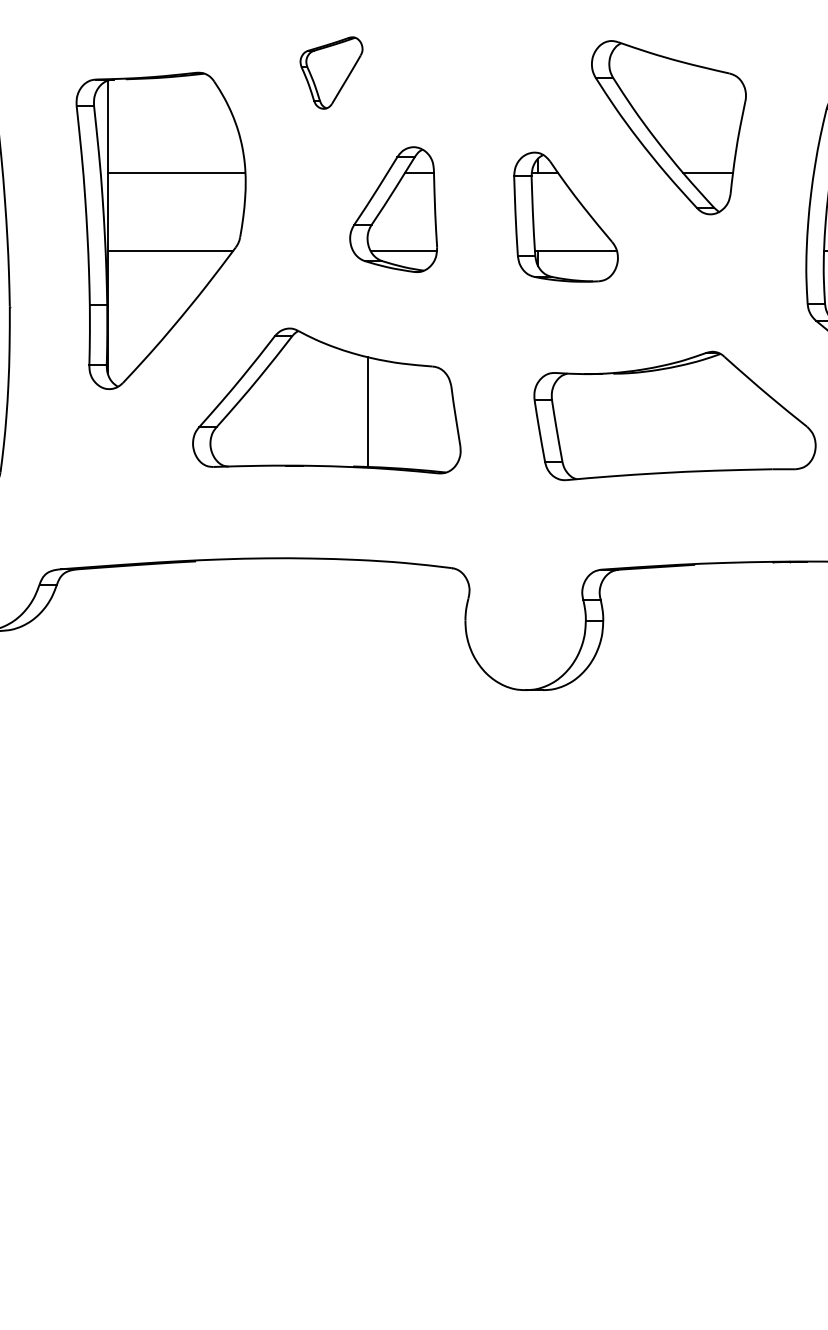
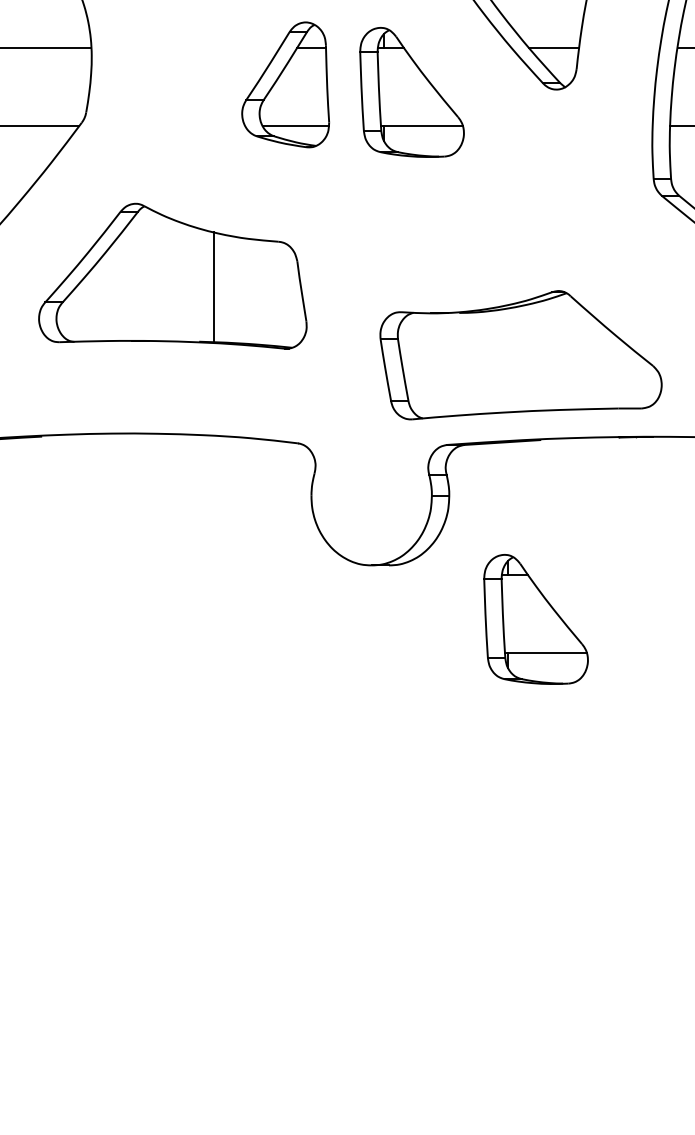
part: (393, 209) -> (285, 84), moved
part: (674, 415) -> (520, 354), moved
part: (689, 743) -> (535, 618), added

